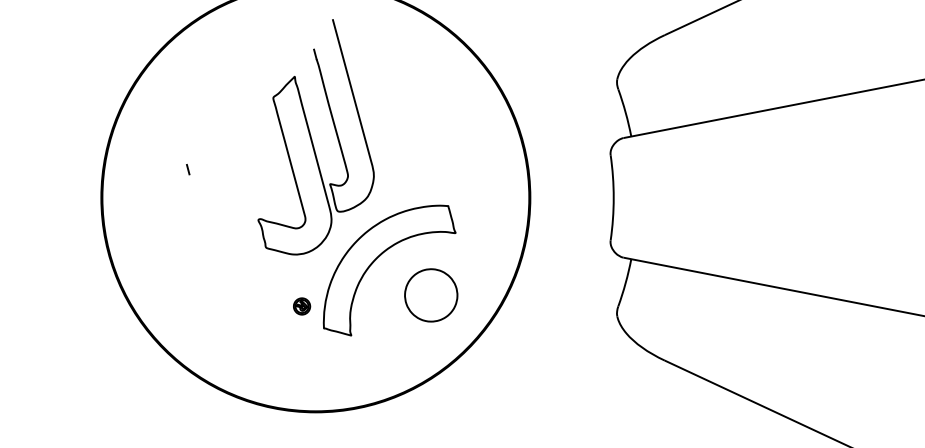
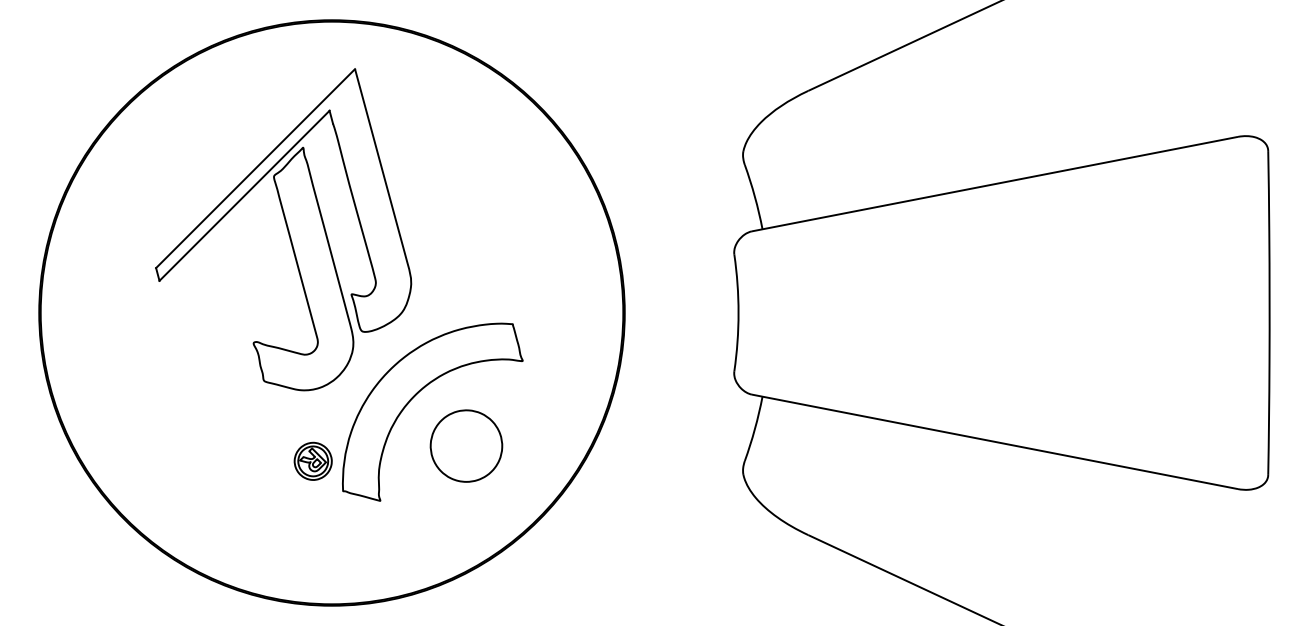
line: (259, 92) -> (255, 168), added
line: (251, 111) -> (244, 195), added
part: (431, 294) -> (466, 445), moved
part: (301, 305) -> (312, 460), size x1.67

